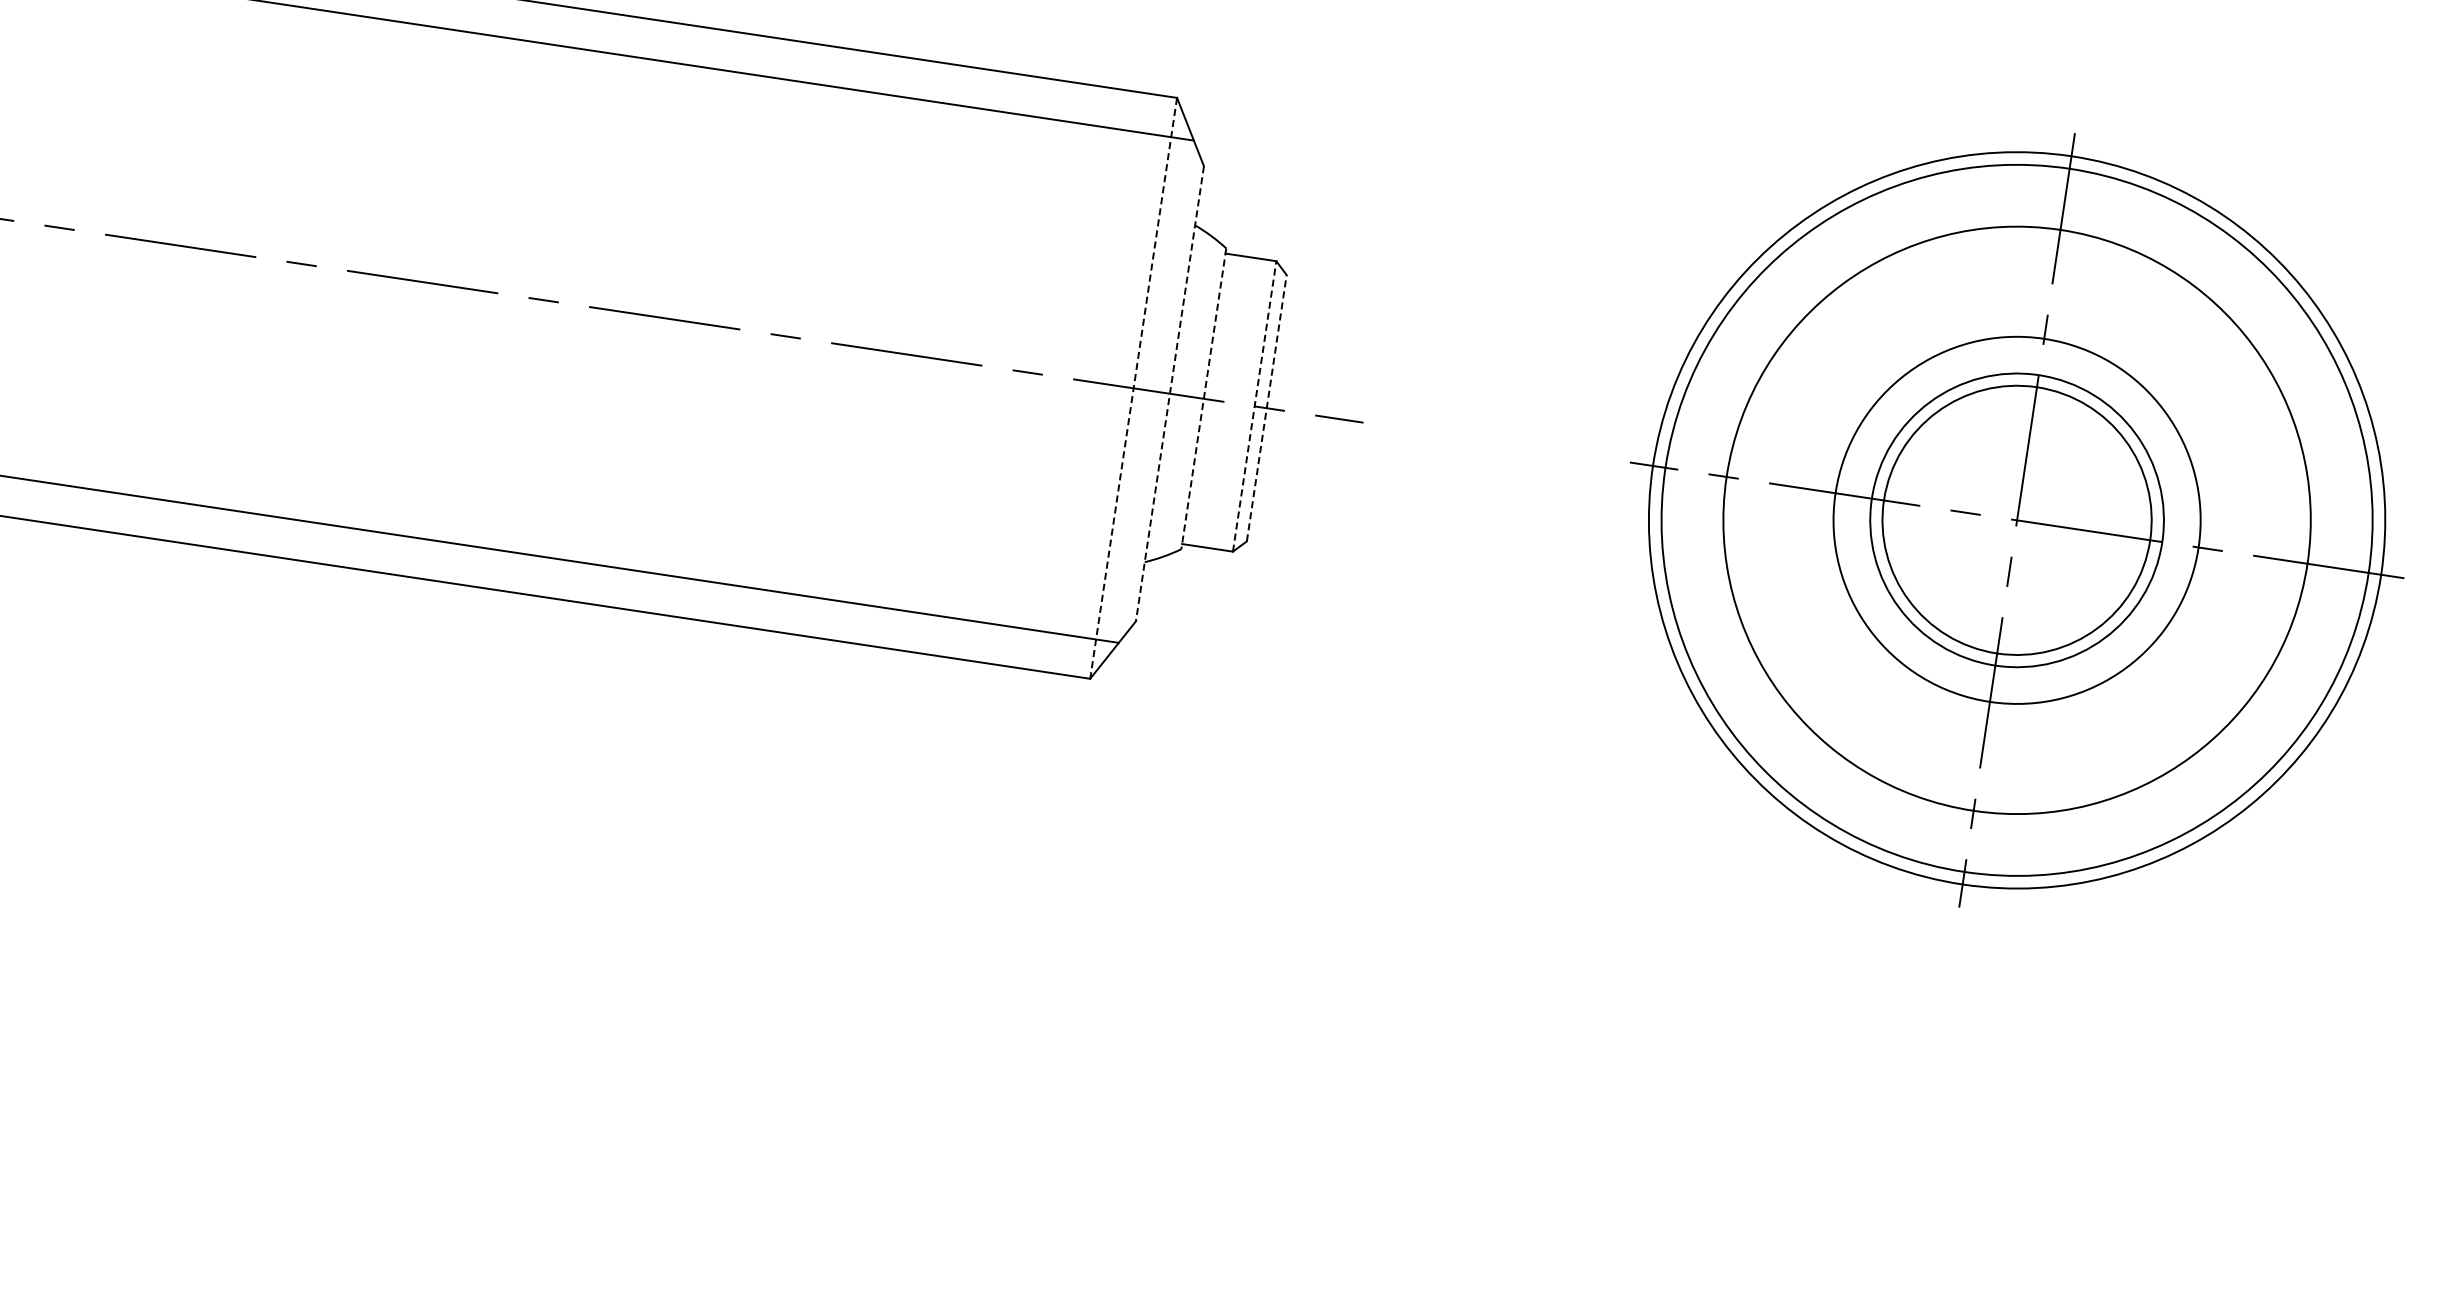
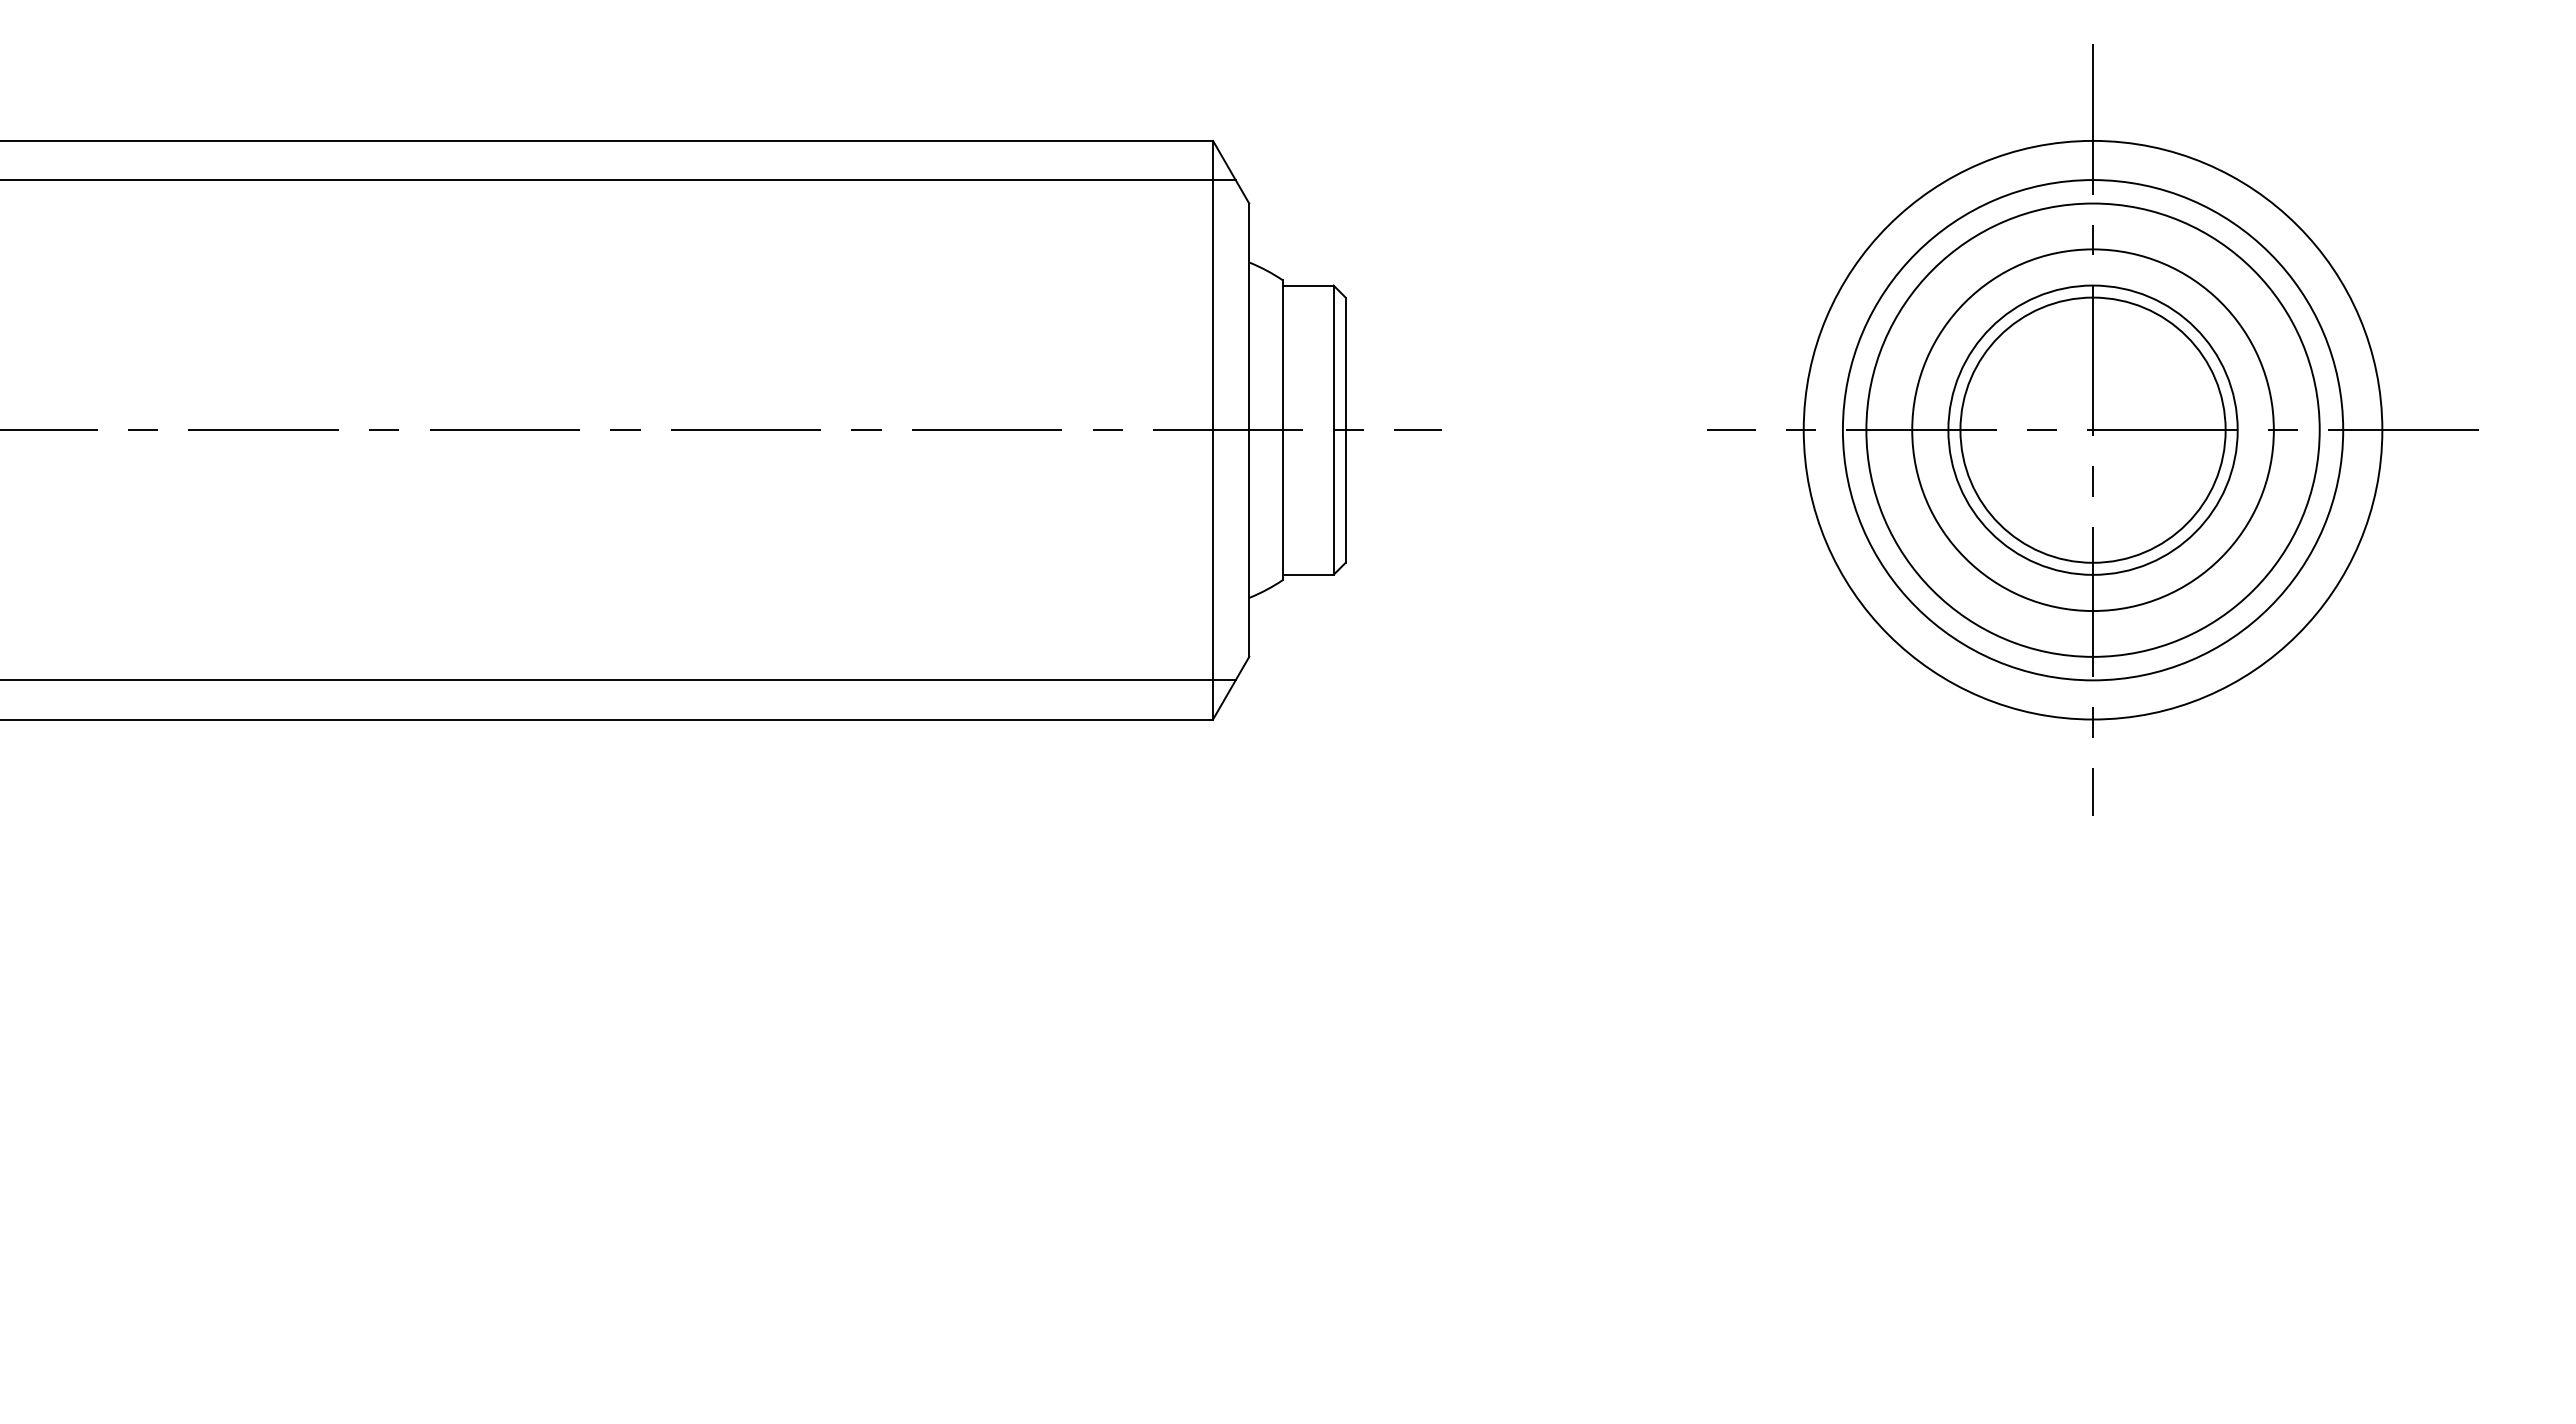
line: (1134, 388) -> (1213, 430), dashed -> solid
line: (1170, 394) -> (1249, 430), dashed -> solid
line: (1204, 399) -> (1283, 430), dashed -> solid
line: (1254, 406) -> (1333, 430), dashed -> solid
line: (1266, 408) -> (1345, 430), dashed -> solid
circle: (2016, 519) -> (2092, 429), size x0.62
circle: (2016, 520) -> (2092, 430), size x0.71

